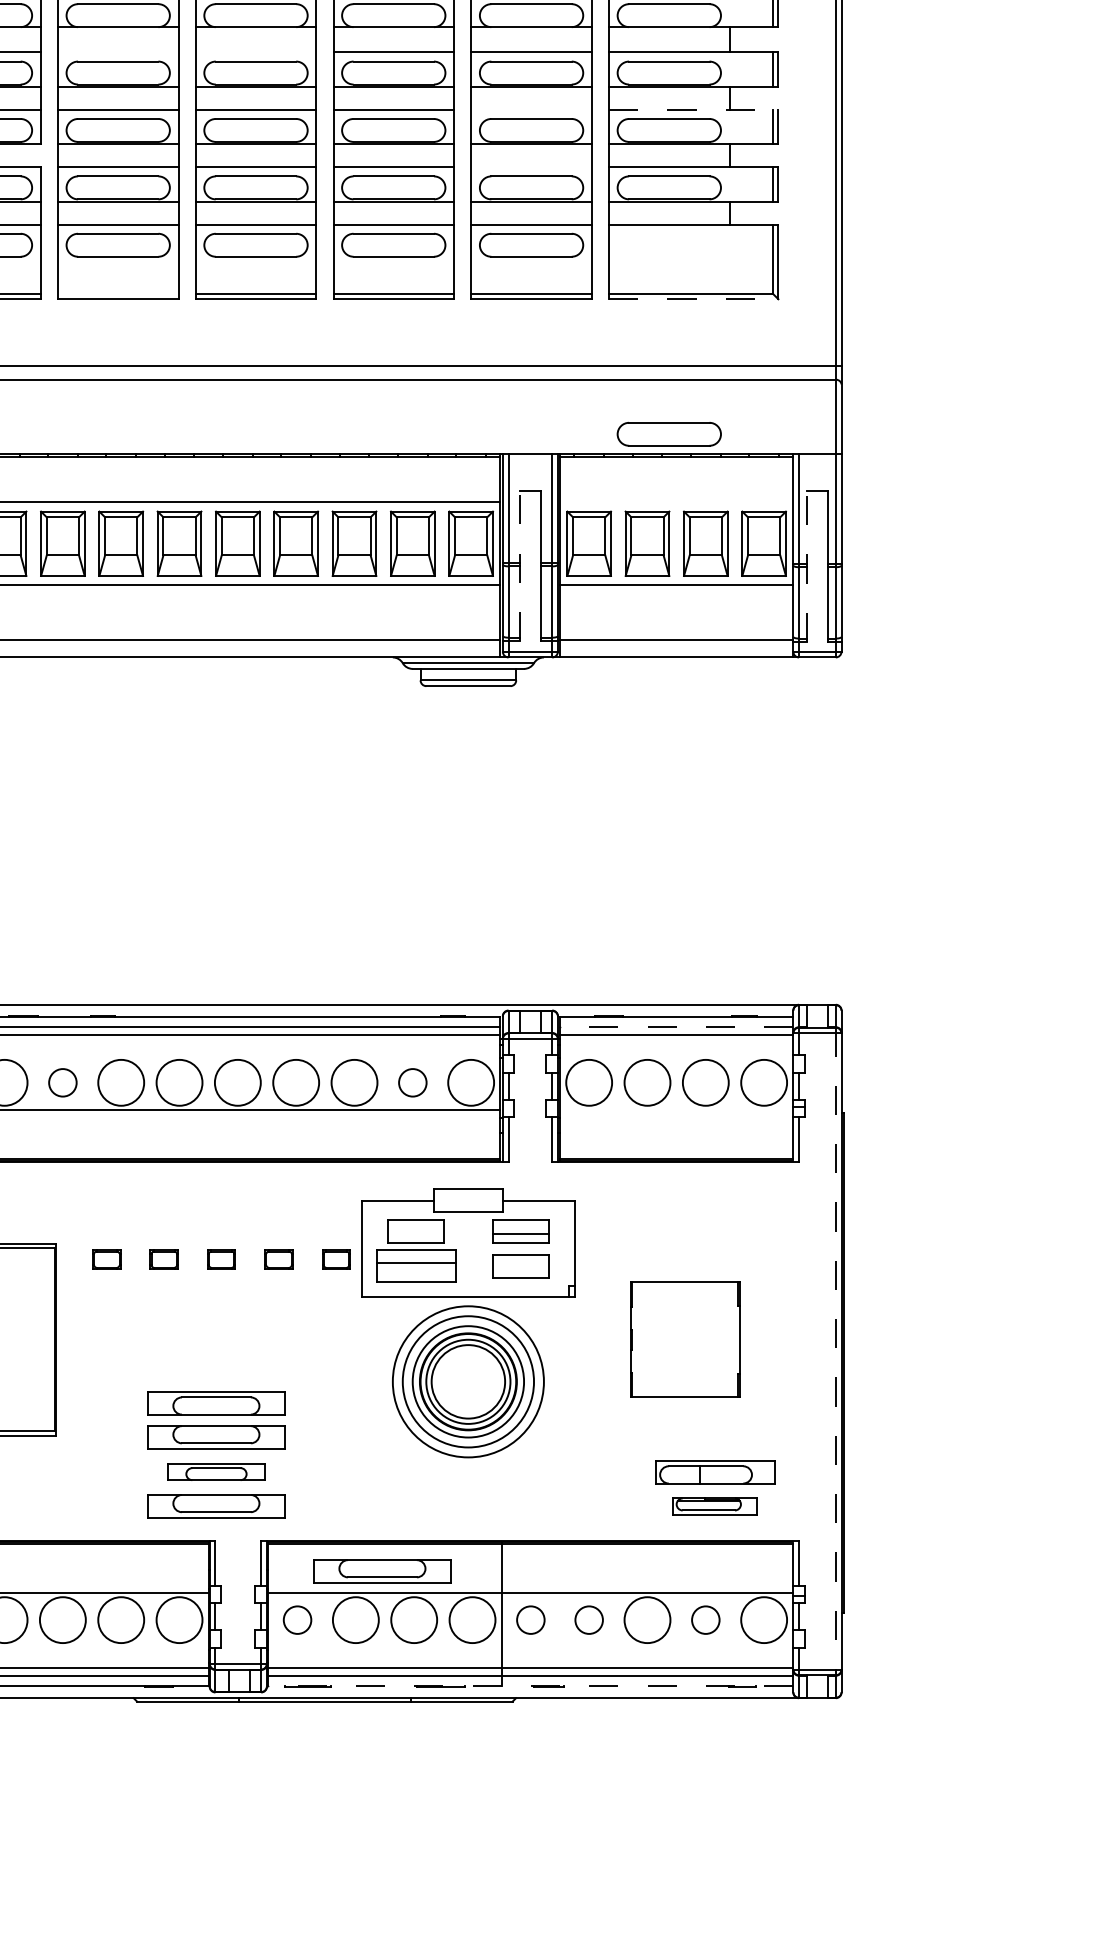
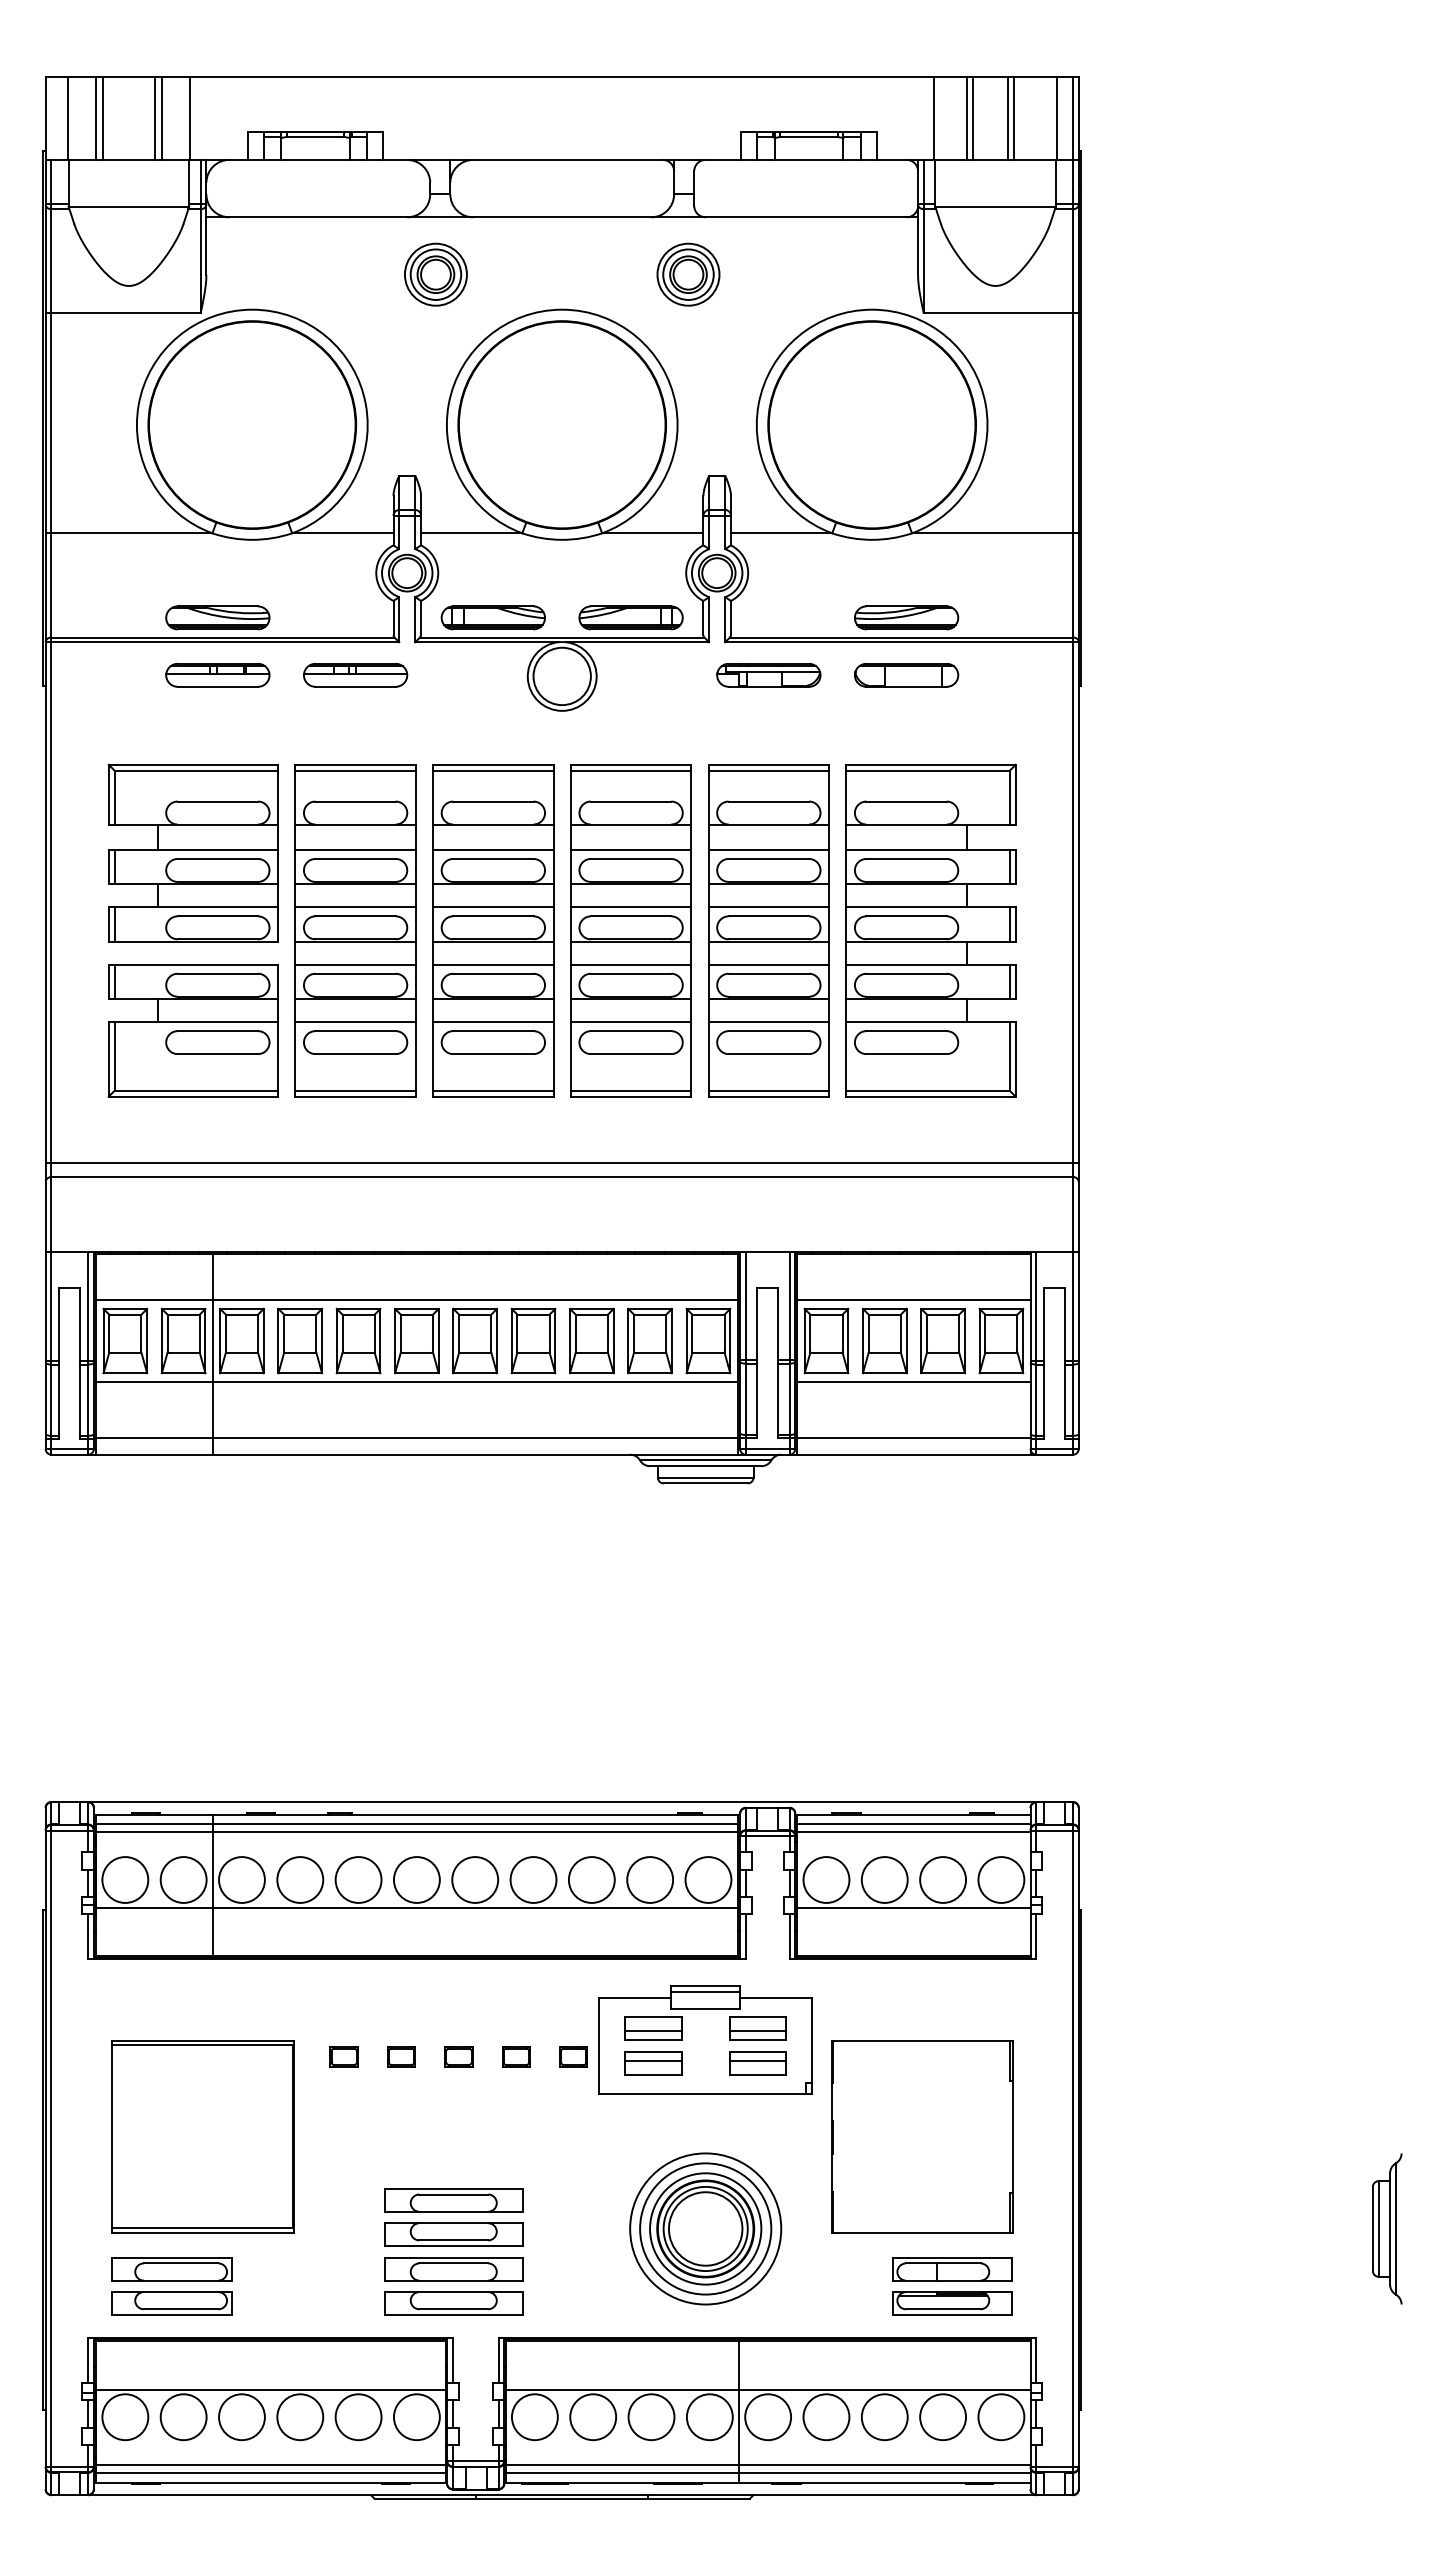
line: (118, 52) -> (355, 849), added
line: (256, 52) -> (493, 849), added
line: (531, 110) -> (768, 907), added
line: (693, 110) -> (930, 907), dashed -> solid
line: (531, 167) -> (768, 964), added
line: (118, 293) -> (355, 1090), added
line: (693, 299) -> (930, 1096), dashed -> solid
part: (669, 434) -> (906, 1042), moved
line: (676, 502) -> (913, 1299), added
line: (520, 565) -> (757, 1362), dashed -> solid
line: (807, 566) -> (1044, 1363), dashed -> solid
line: (676, 1026) -> (913, 1823), dashed -> solid
circle: (63, 1082) -> (300, 1879), size x1.67
circle: (413, 1082) -> (650, 1879), size x1.67
line: (676, 1110) -> (913, 1907), added
line: (468, 1195) -> (705, 1992), added
line: (416, 1234) -> (653, 2031), added
line: (520, 1263) -> (757, 2060), added
part: (416, 1266) -> (653, 2063), size x0.71
part: (685, 1339) -> (922, 2136), size x1.67
line: (836, 1362) -> (1073, 2159), dashed -> solid
part: (468, 1381) -> (705, 2228), moved
part: (216, 1472) -> (453, 2269), size x1.43
part: (715, 1506) -> (952, 2303), size x1.43
part: (382, 1571) -> (619, 2368), removed
circle: (297, 1620) -> (534, 2417), size x1.67
circle: (531, 1620) -> (768, 2417), size x1.67
circle: (589, 1620) -> (826, 2417), size x1.67
circle: (706, 1620) -> (943, 2417), size x1.67
line: (530, 1685) -> (767, 2482), dashed -> solid

